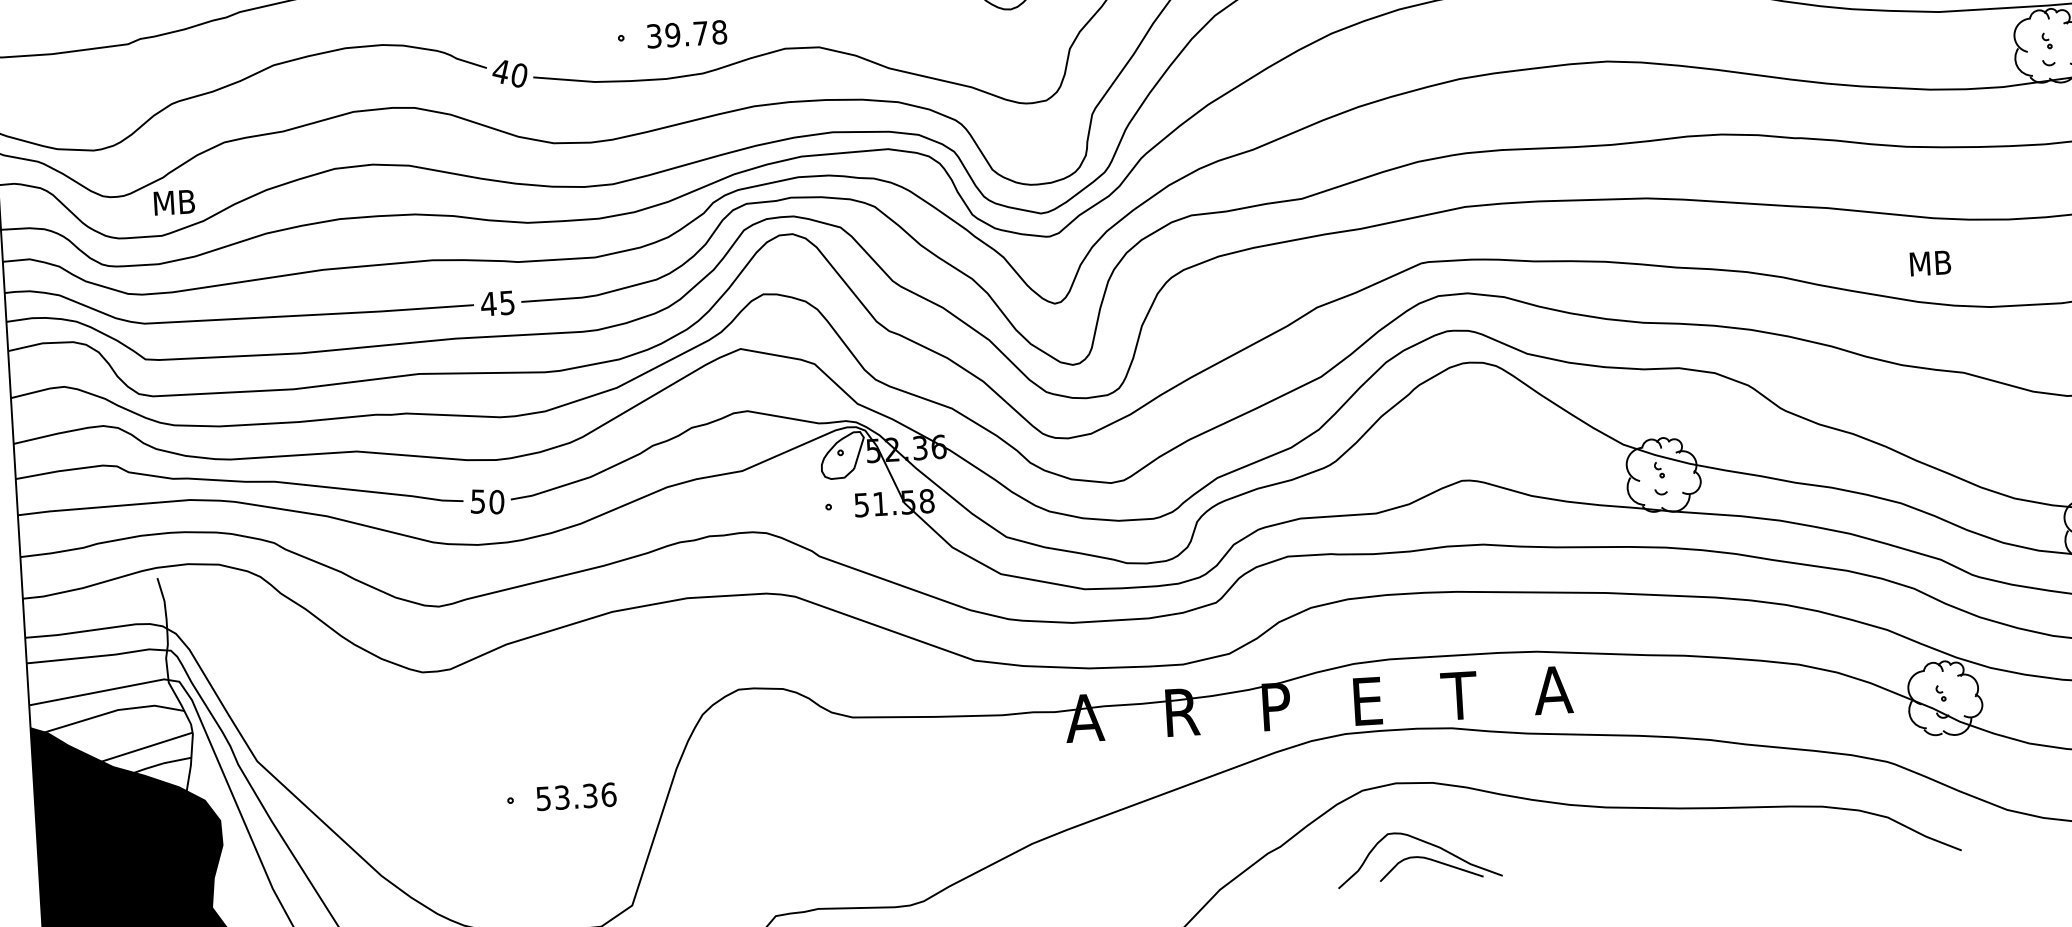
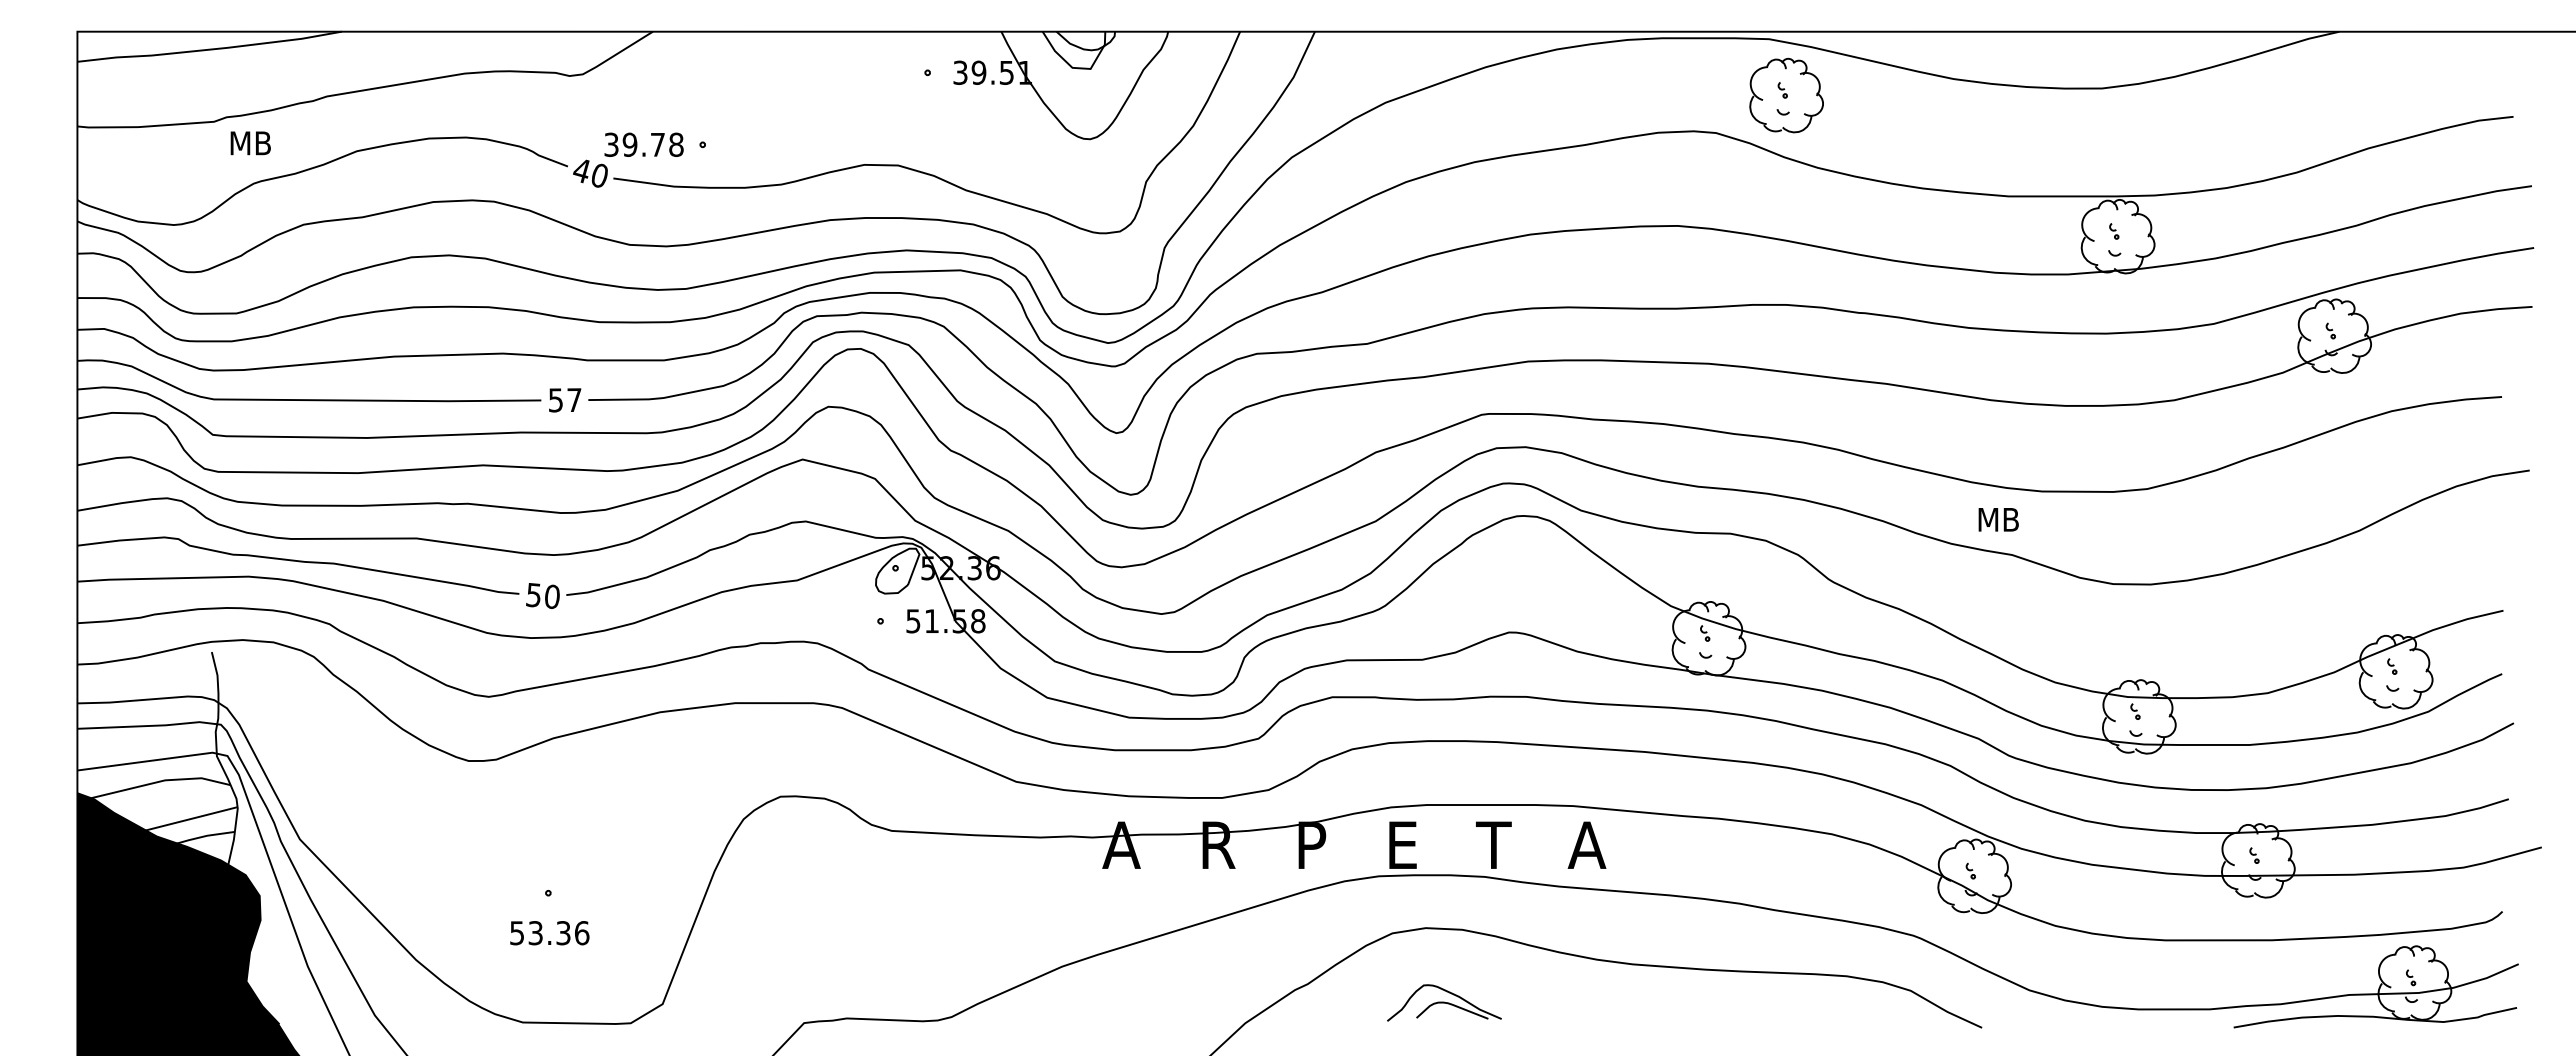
text: (686, 34) -> (643, 144), moved
text: (174, 202) -> (250, 143), moved
text: (1930, 263) -> (1998, 519), moved
text: (497, 303) -> (564, 400), 45 -> 57
text: (576, 797) -> (549, 933), moved
part: (1419, 857) -> (1444, 1002), size x0.7

